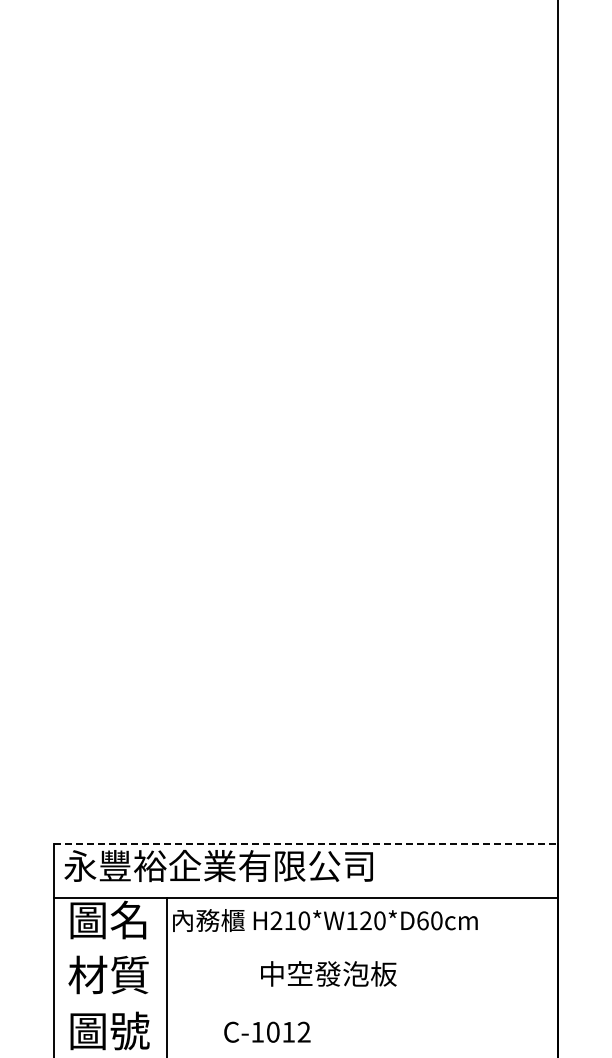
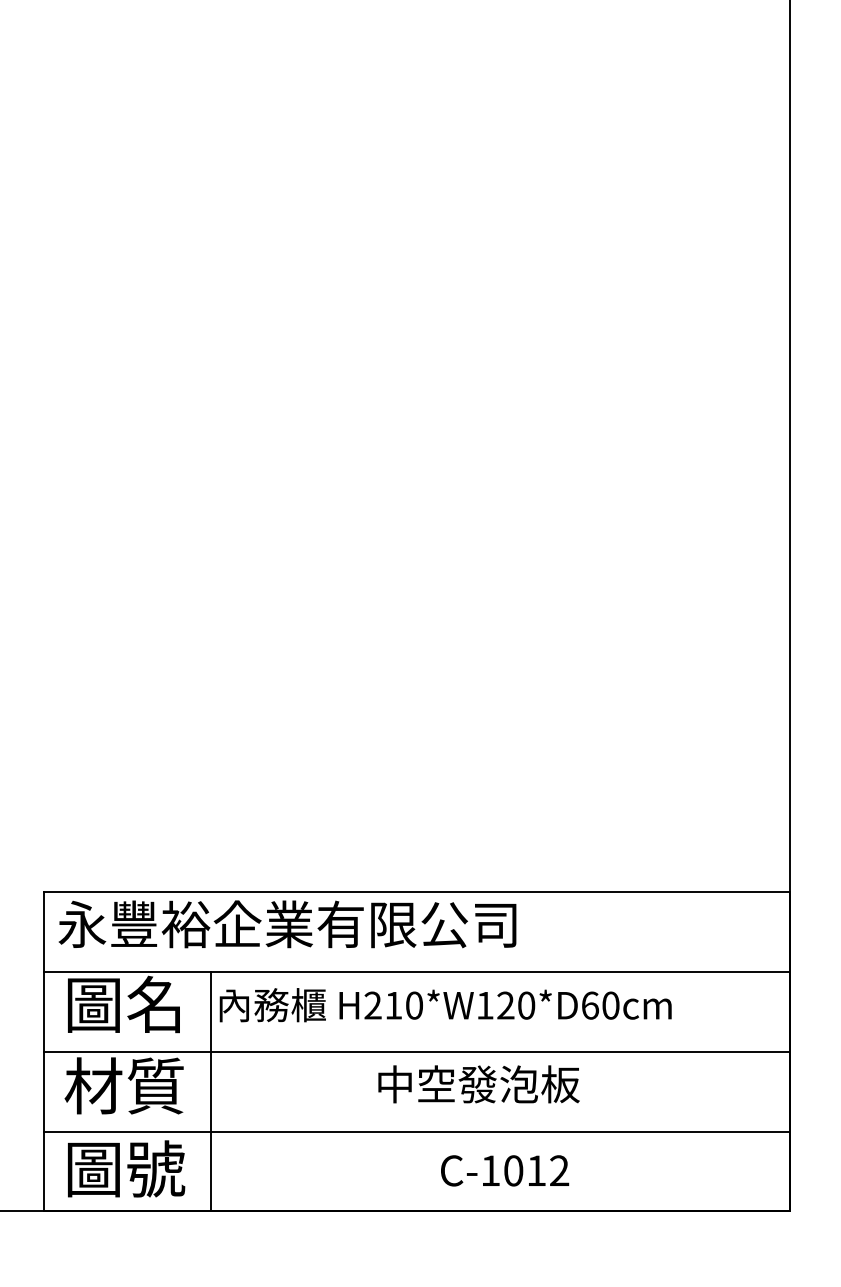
line: (306, 844) -> (417, 892), dashed -> solid
line: (305, 951) -> (416, 1051), added
text: (328, 973) -> (478, 1083), moved
line: (305, 1005) -> (416, 1131), added
text: (267, 1031) -> (505, 1169), moved

